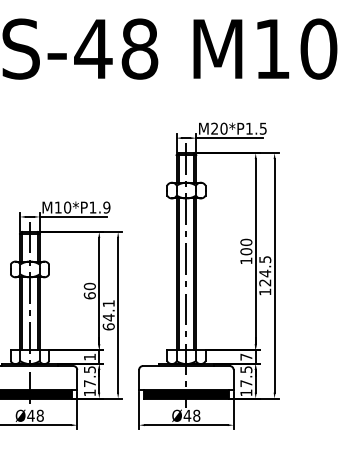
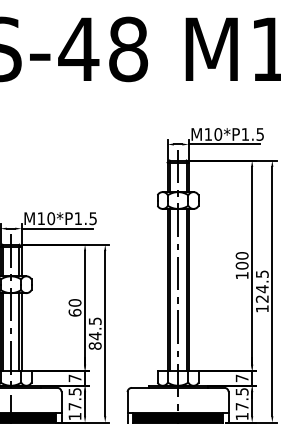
text: (214, 128) -> (208, 134), M20*P1.5 -> M10*P1.5
text: (106, 207) -> (92, 218), M10*P1.9 -> M10*P1.5
text: (108, 315) -> (94, 333), 64.1 -> 84.5
text: (89, 356) -> (74, 377), 1 -> 7

